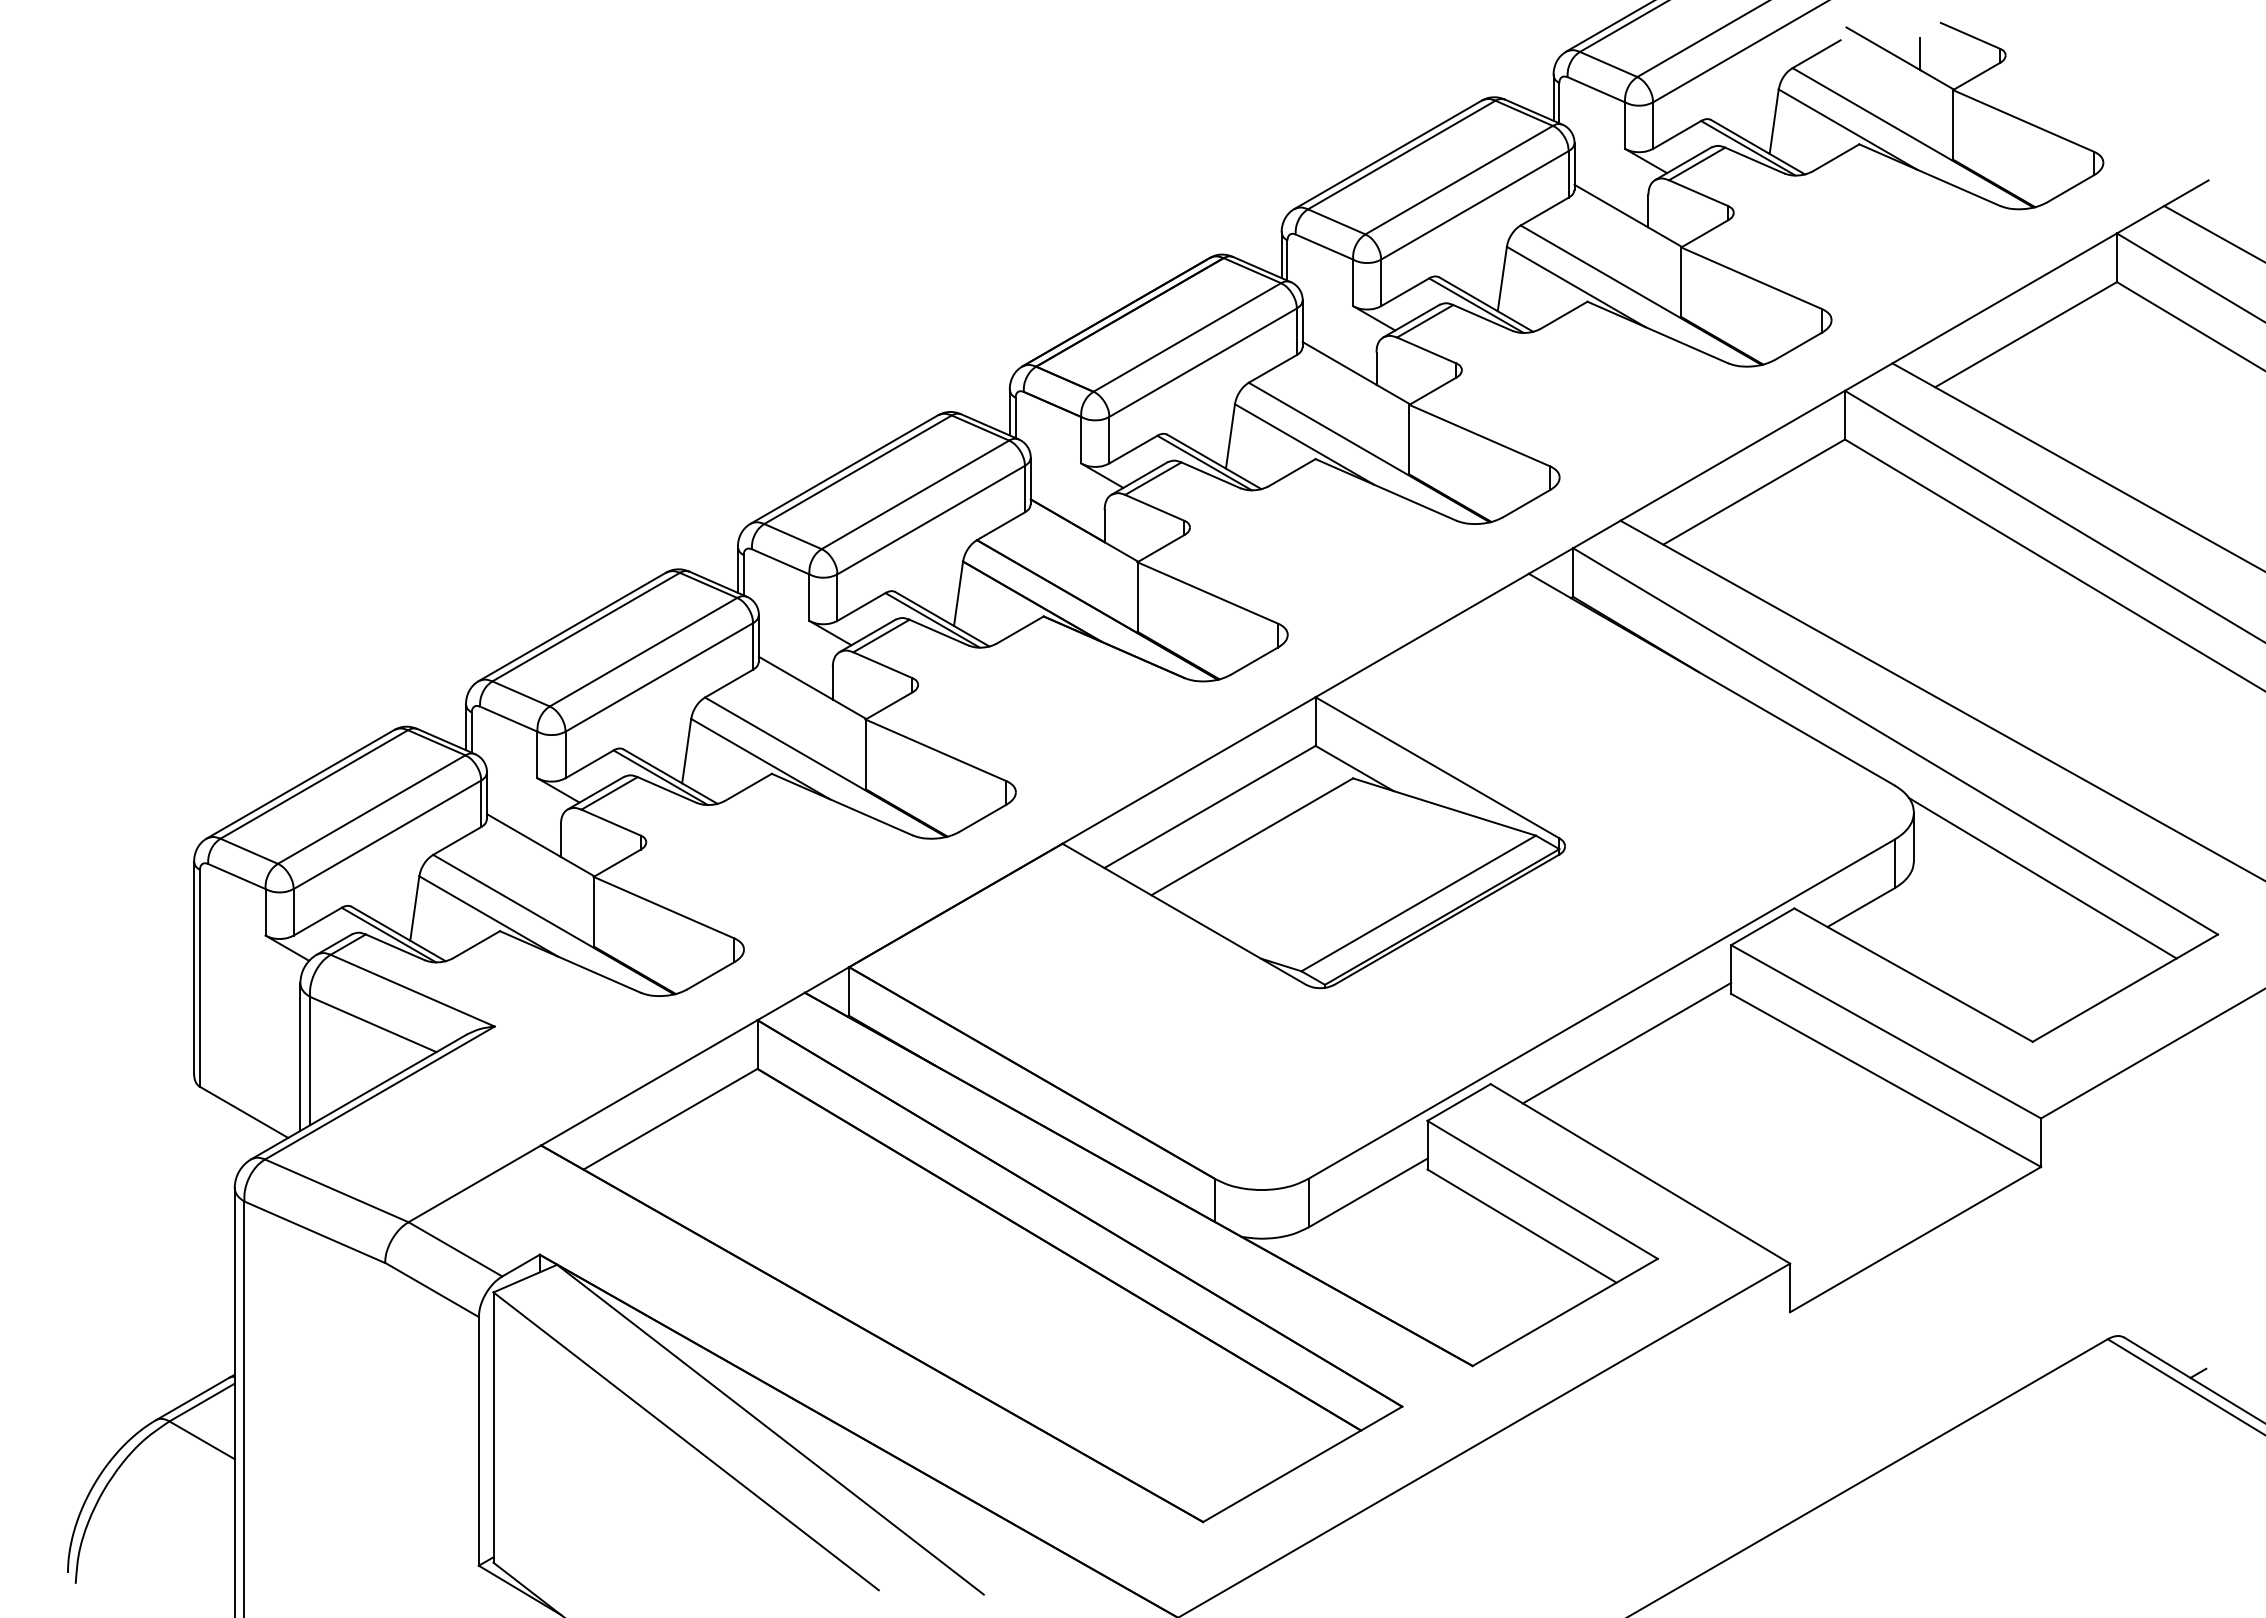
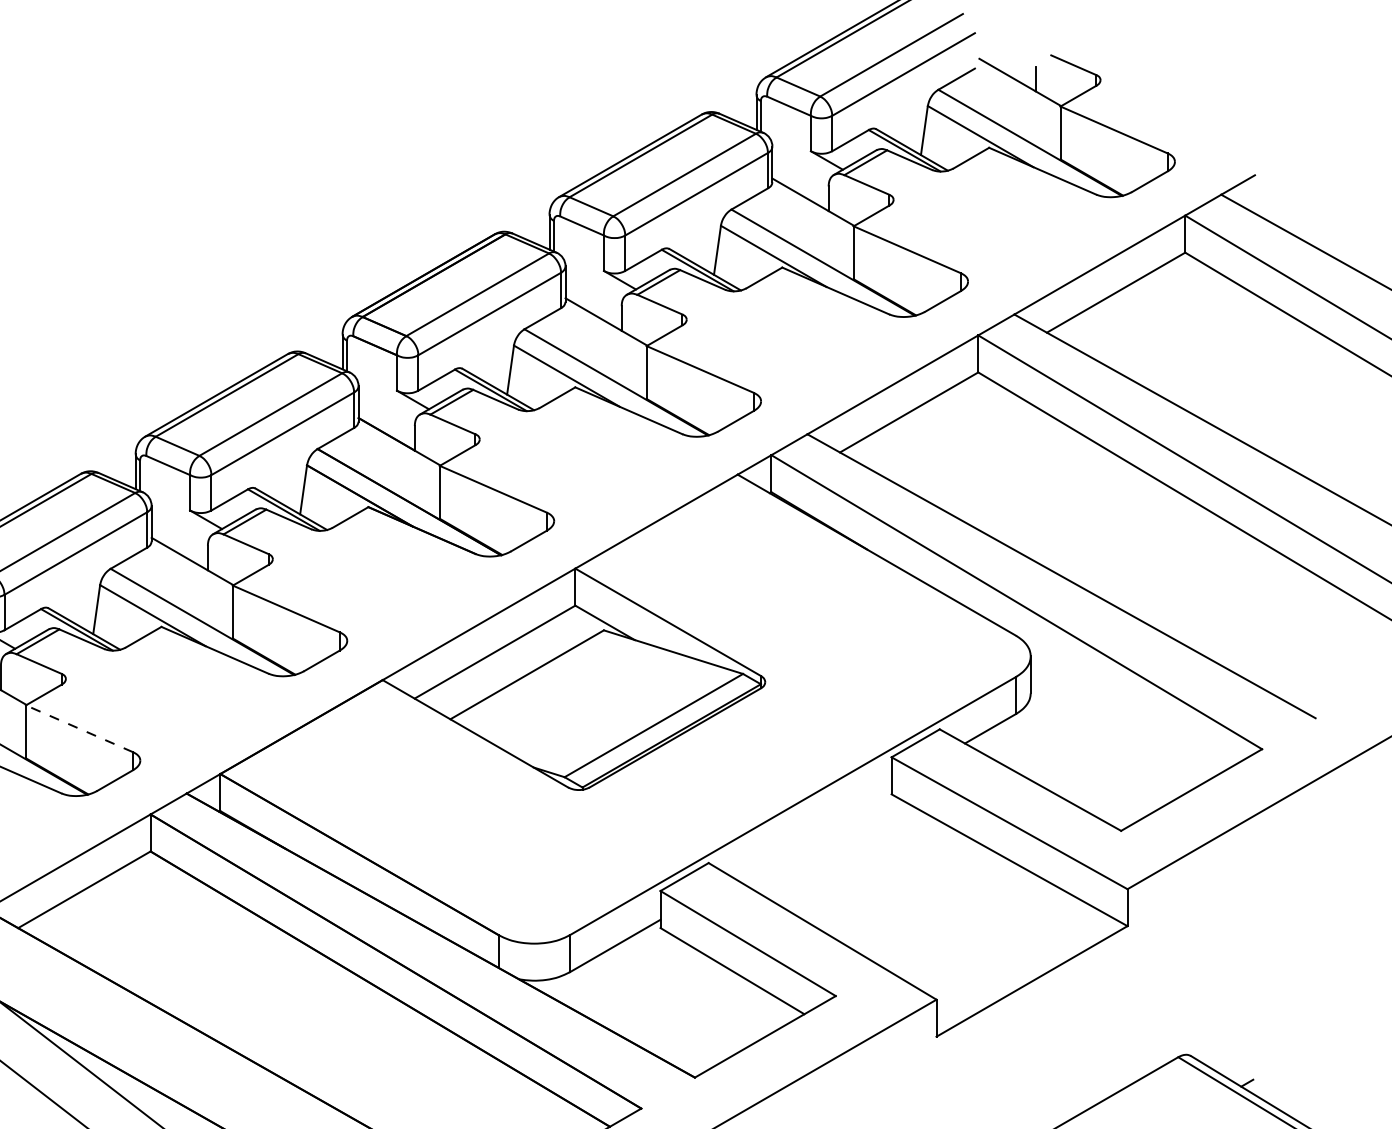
line: (2042, 878) -> (1128, 706), removed
line: (664, 907) -> (79, 728), solid -> dashed
line: (1626, 1042) -> (811, 831), removed

